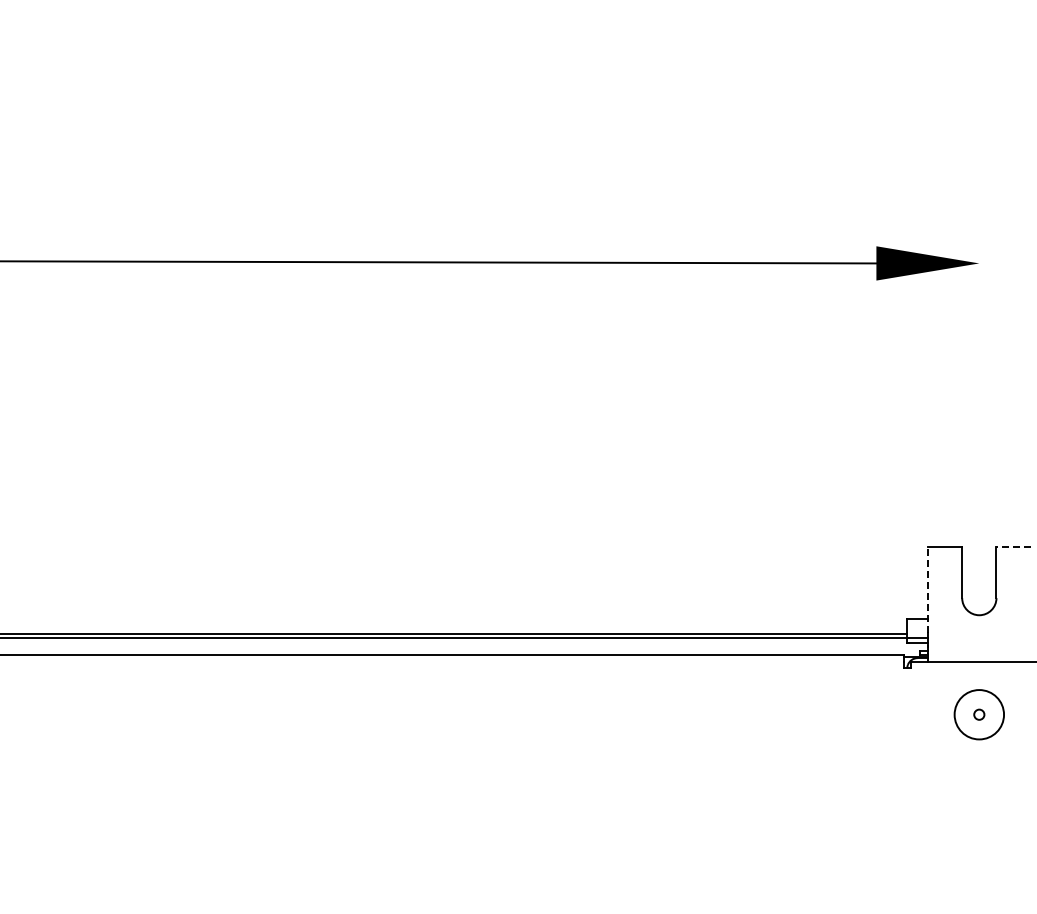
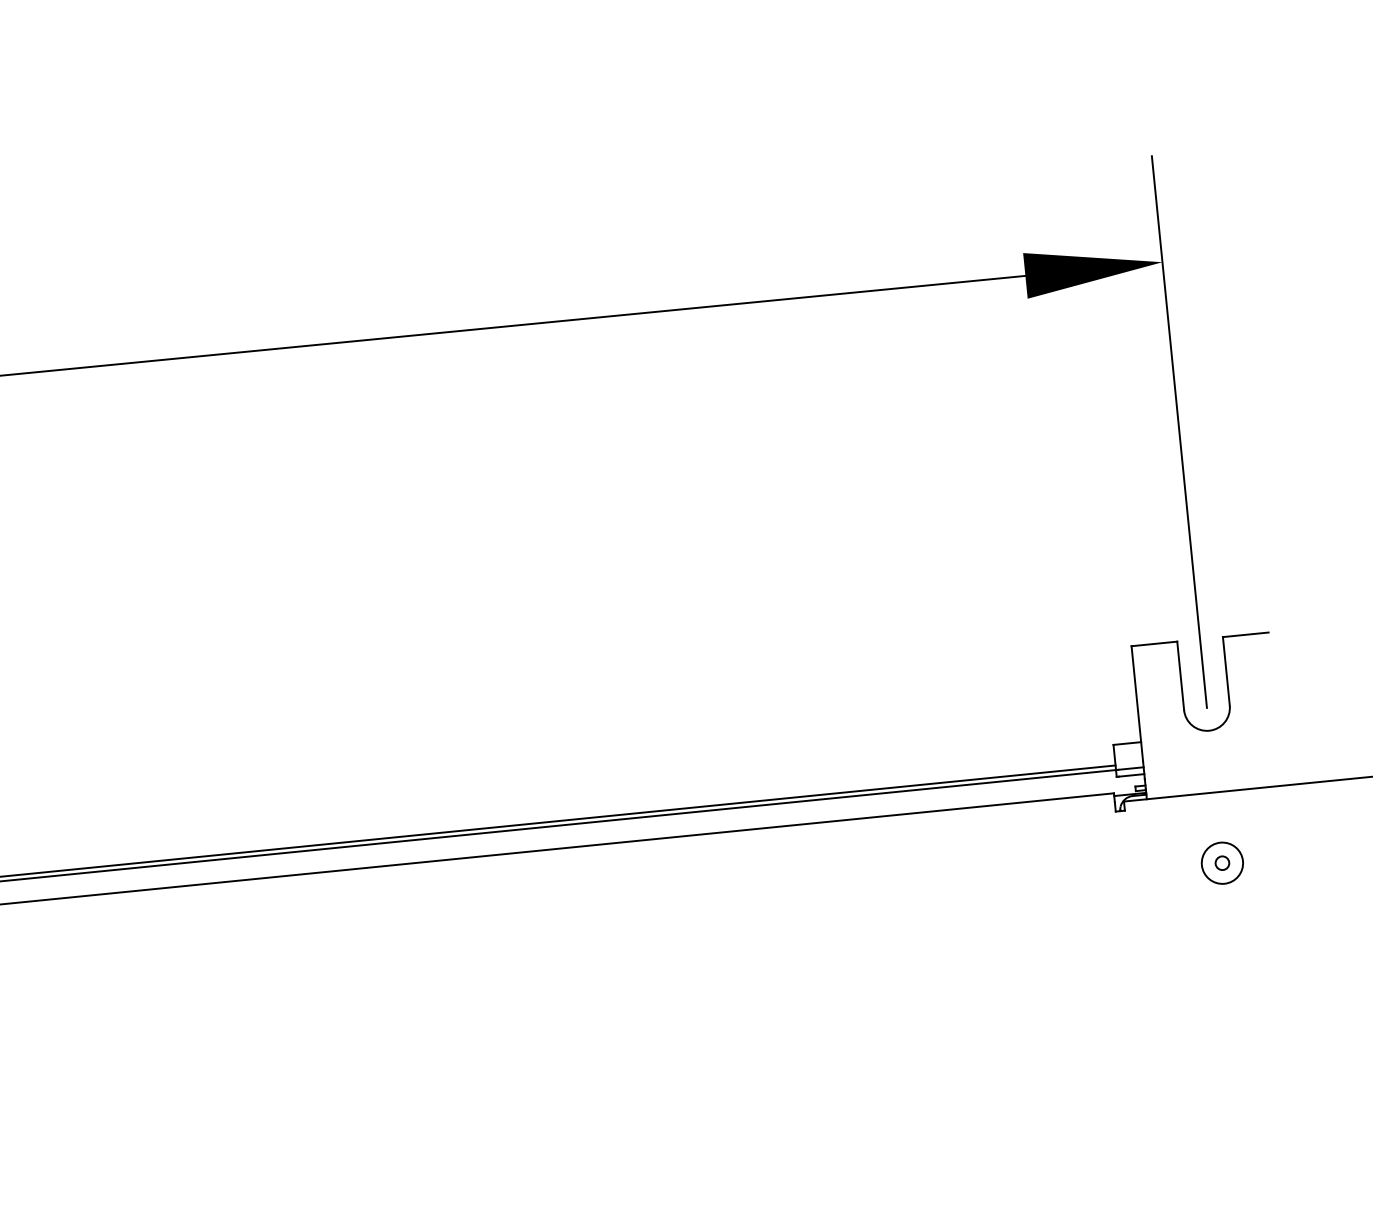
line: (979, 390) -> (1179, 431), added
line: (1013, 546) -> (1245, 634), dashed -> solid
line: (927, 589) -> (1136, 703), dashed -> solid
circle: (978, 714) -> (1221, 863), size x0.62

